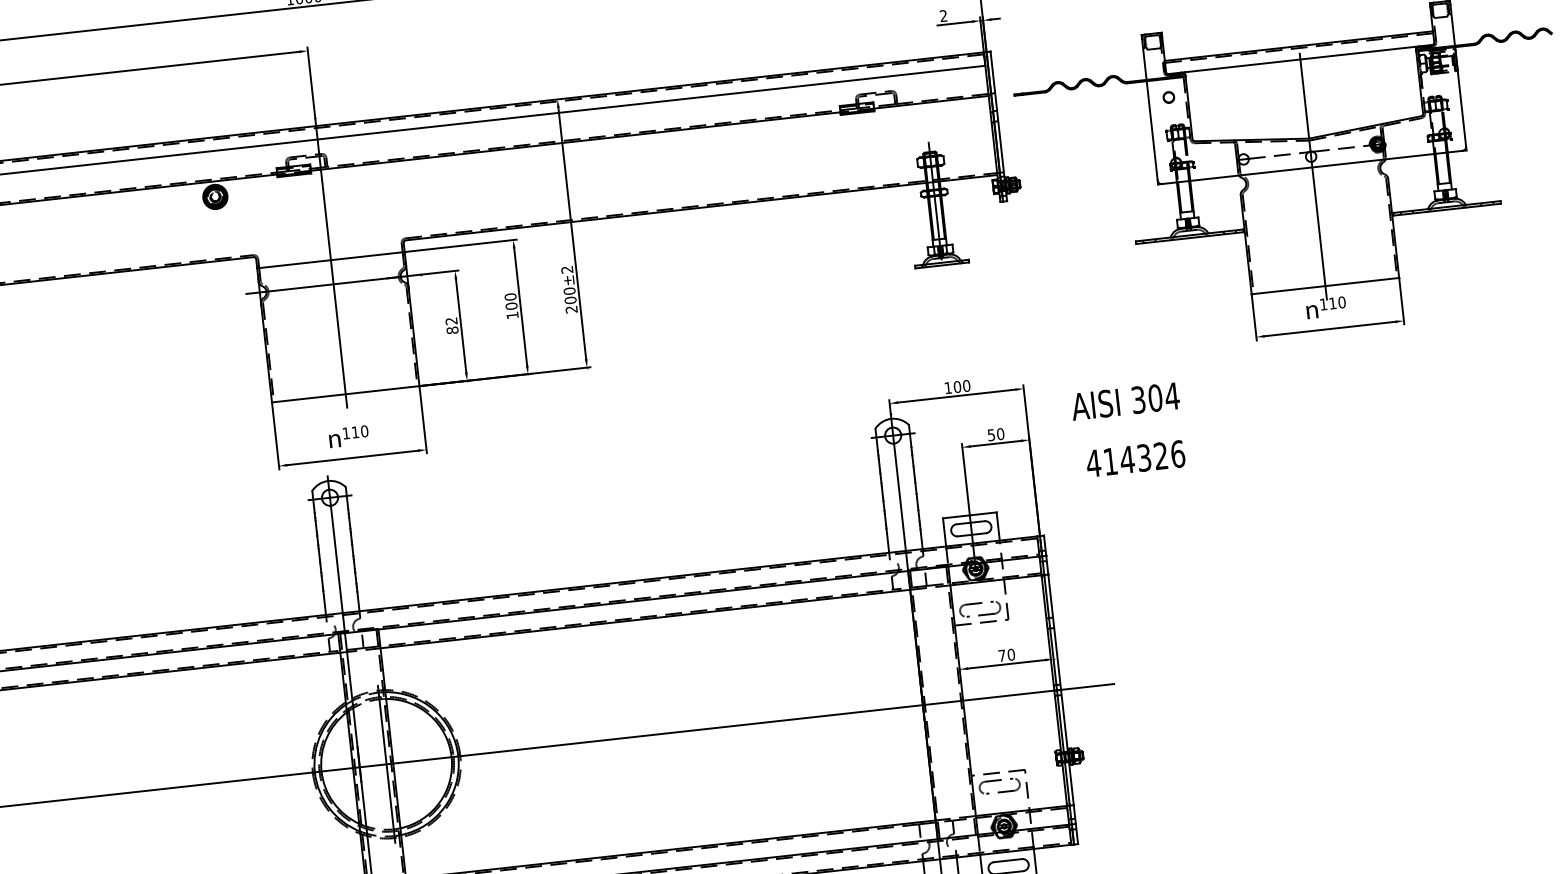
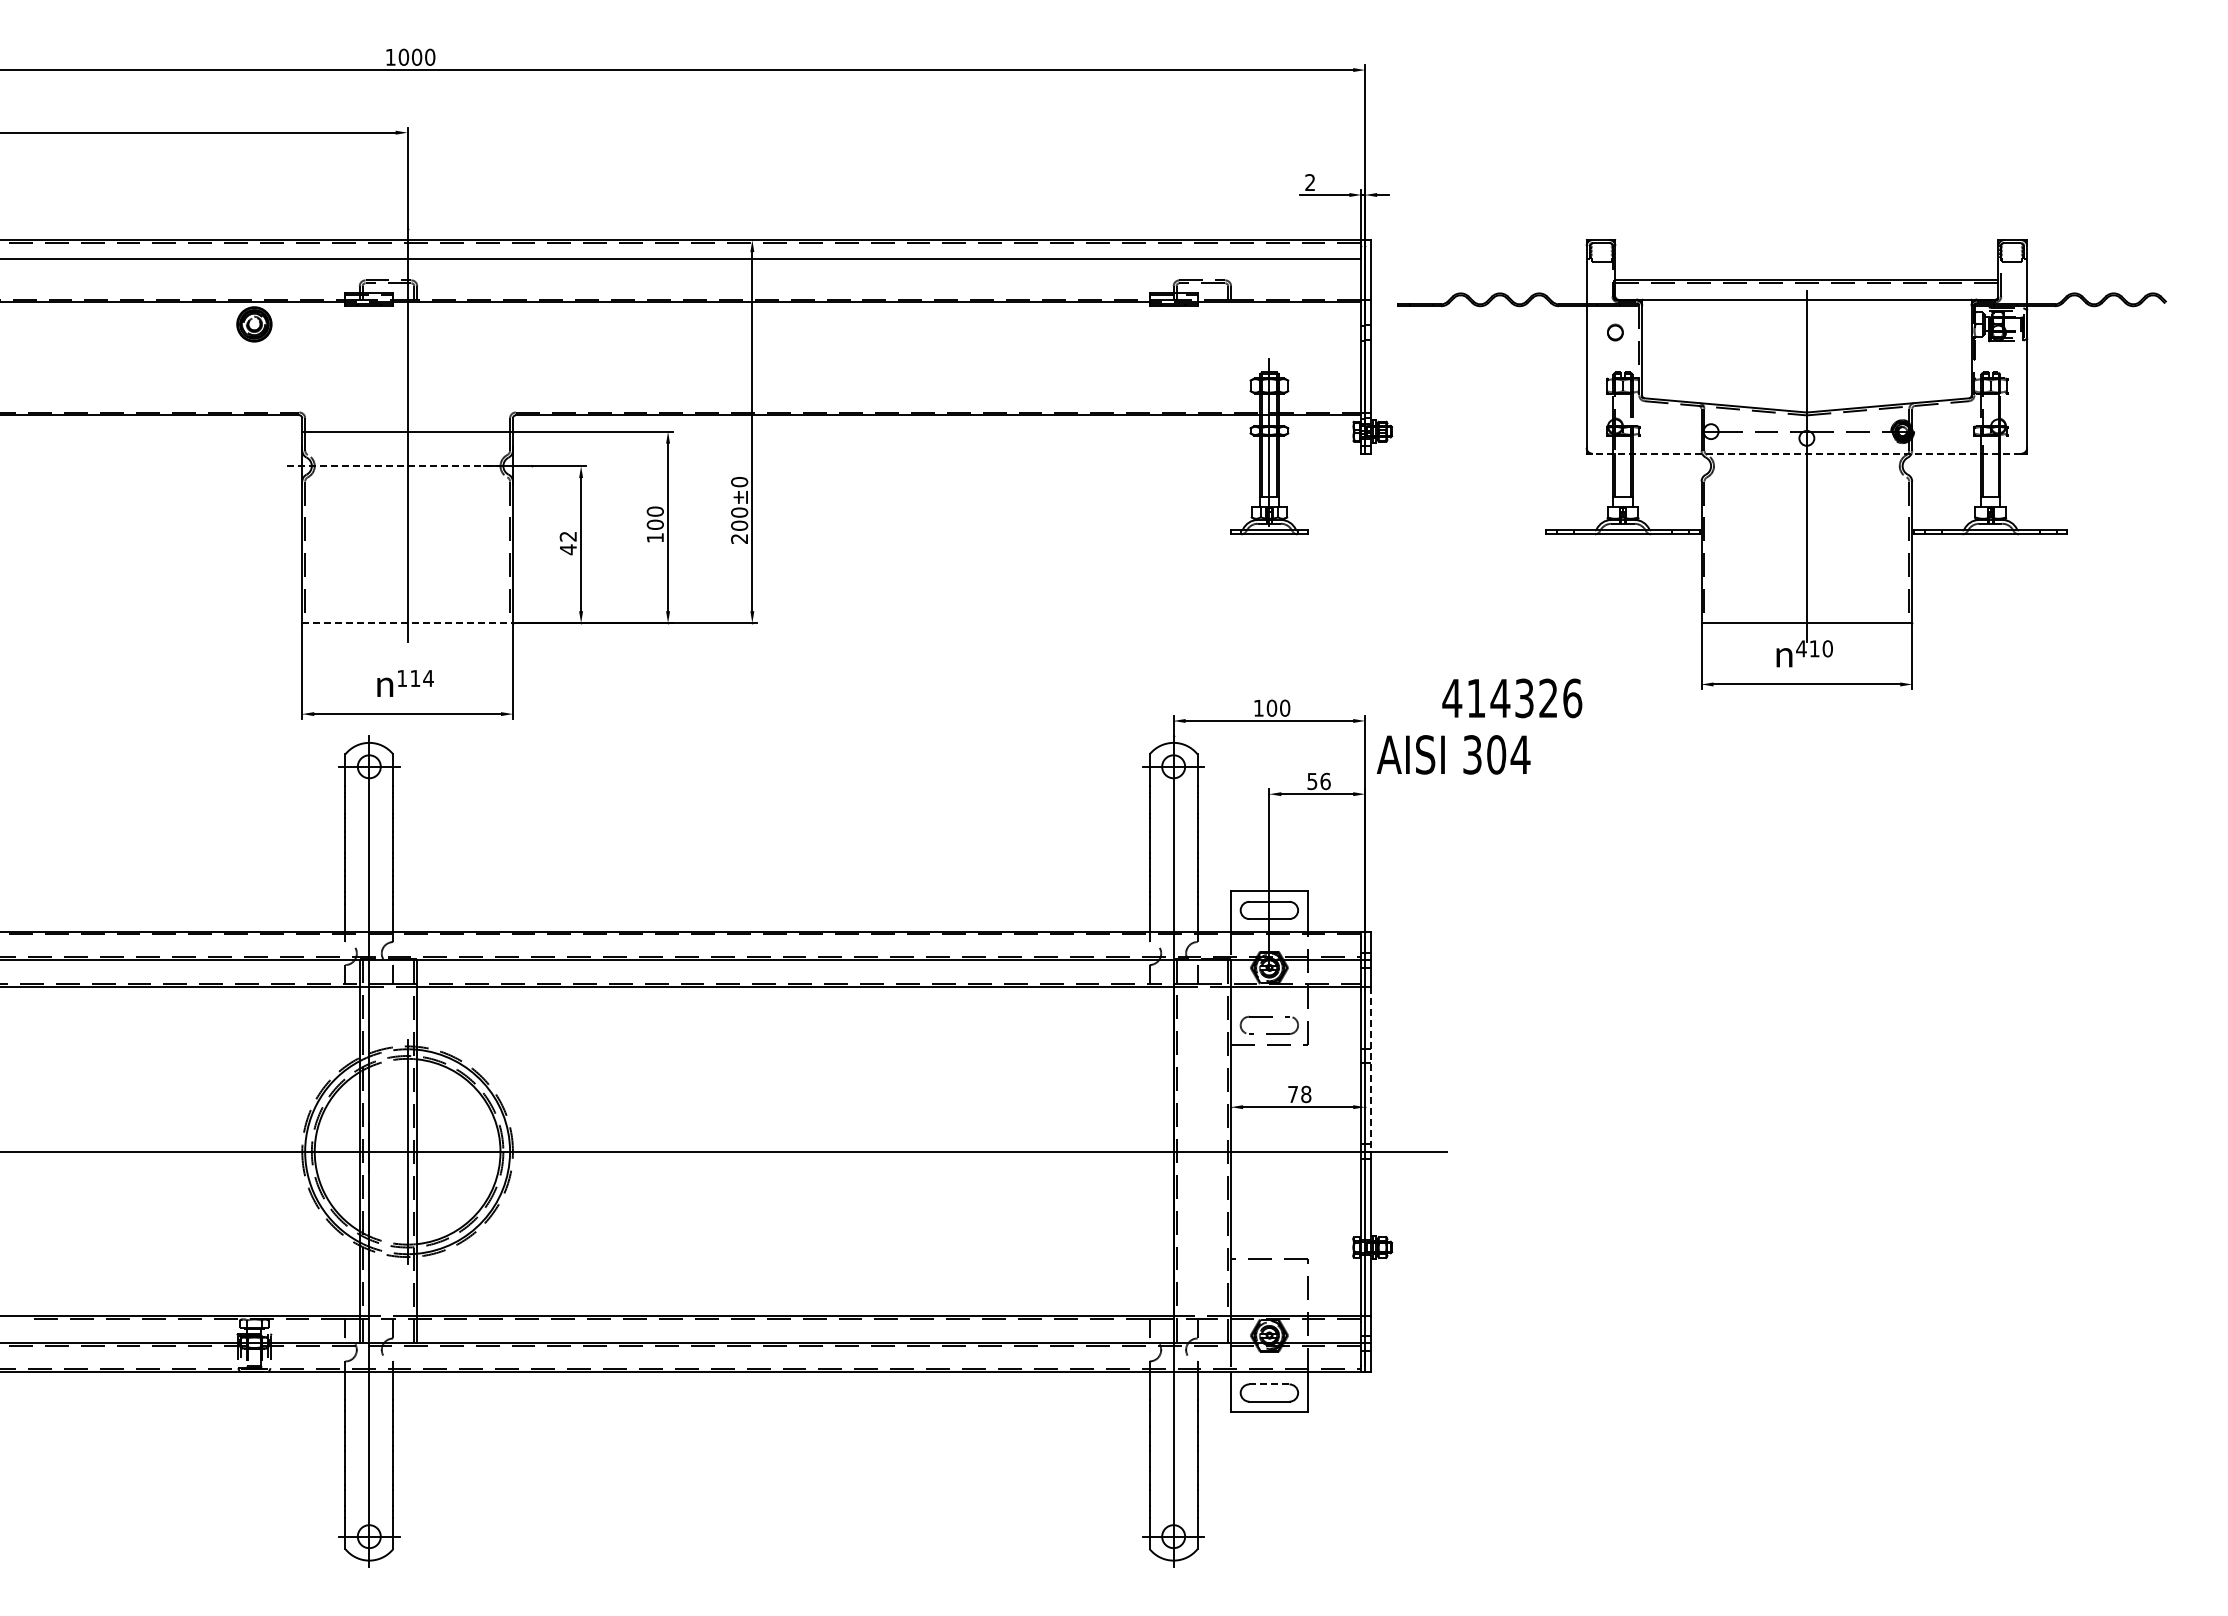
line: (1312, 167) -> (1806, 453), solid -> dashed
text: (567, 270) -> (739, 482), ±2 -> ±0
line: (323, 285) -> (393, 466), solid -> dashed
text: (1323, 304) -> (1801, 648), 110 -> 410
text: (451, 330) -> (567, 549), 82 -> 42
line: (346, 394) -> (408, 623), solid -> dashed
text: (1125, 401) -> (1453, 754), moved
text: (364, 431) -> (428, 678), 110 -> 114
text: (1000, 433) -> (1325, 780), 50 -> 56
text: (1135, 458) -> (1512, 698), moved
line: (1054, 632) -> (1370, 1069), solid -> dashed
text: (1011, 654) -> (1306, 1094), 70 -> 78
part: (998, 780) -> (1268, 1270), removed
line: (1008, 860) -> (1269, 1384), solid -> dashed

